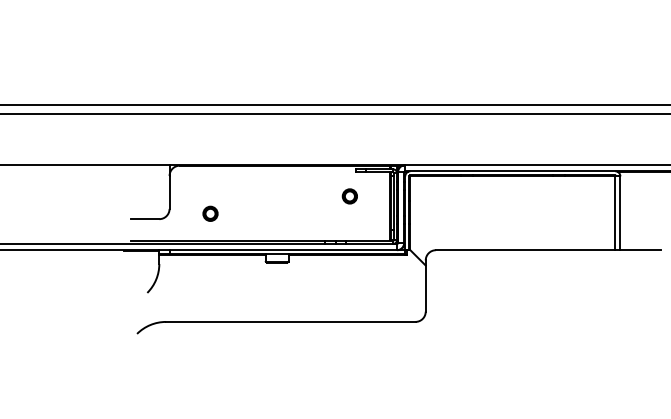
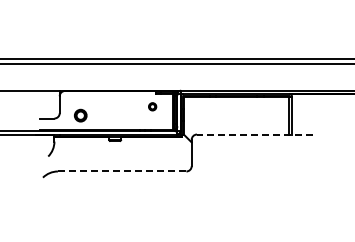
part: (209, 213) -> (80, 115), size x1.6
line: (547, 250) -> (254, 134), solid -> dashed
line: (291, 321) -> (122, 171), solid -> dashed

